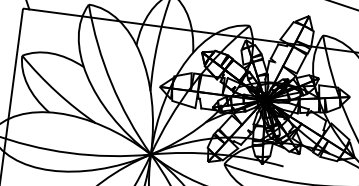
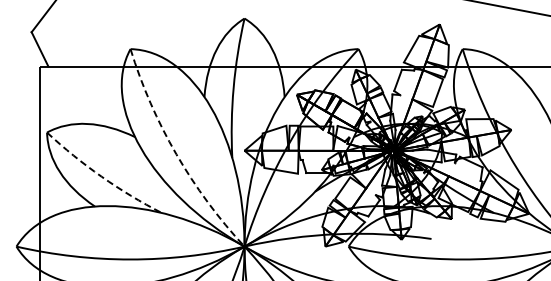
arc: (111, 83) -> (176, 154), solid -> dashed
arc: (56, 91) -> (101, 176), solid -> dashed

